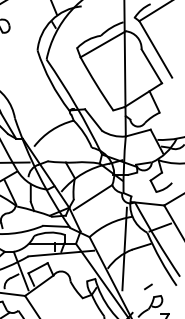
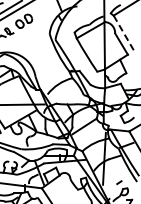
line: (156, 49) -> (124, 33), solid -> dashed

